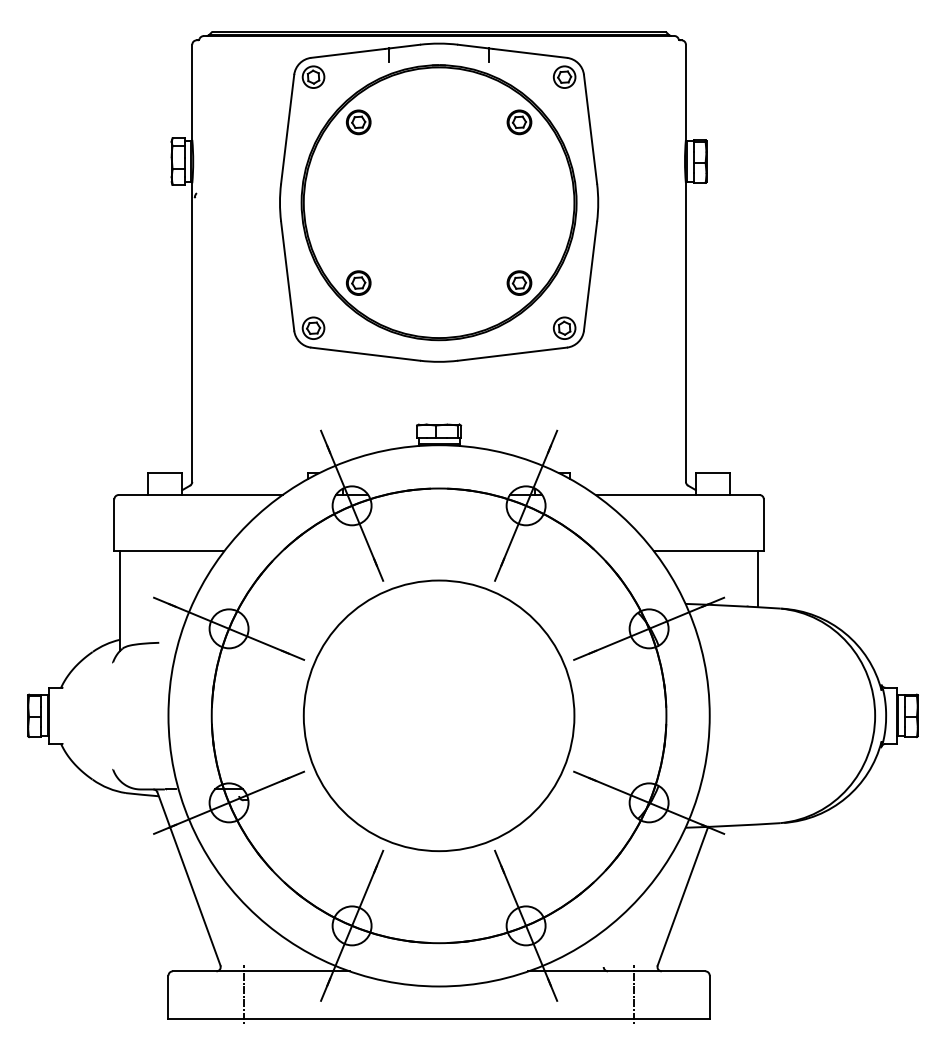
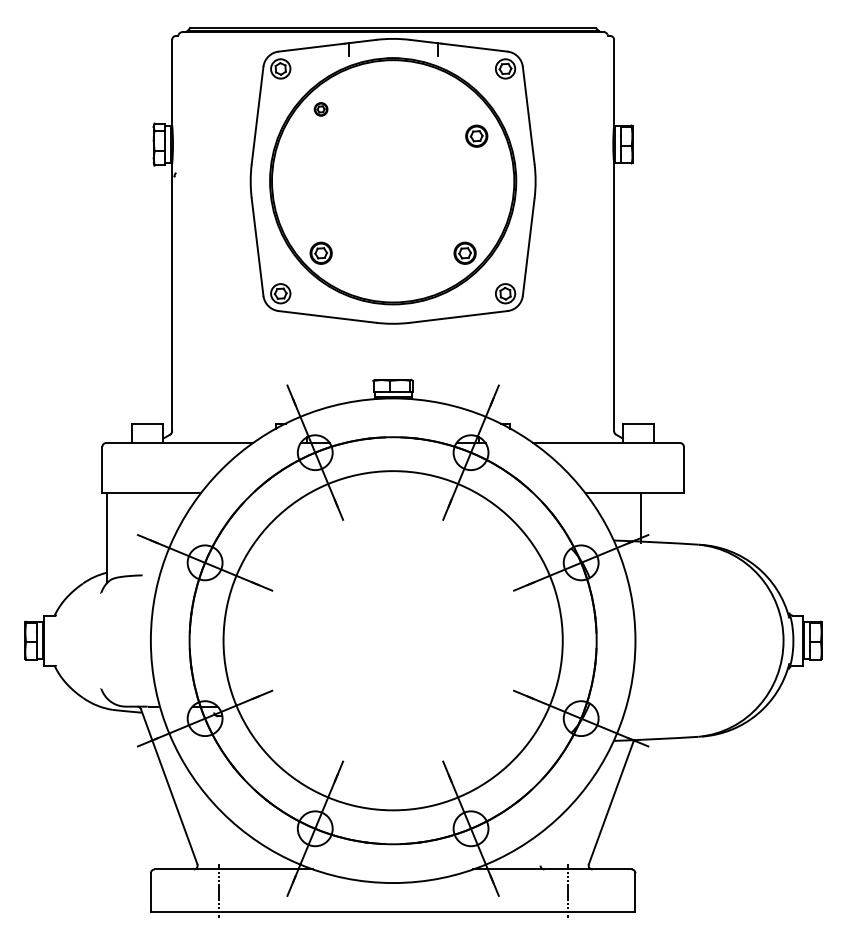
part: (358, 122) -> (320, 109), size x0.6
part: (519, 122) -> (476, 136), moved
line: (758, 579) -> (641, 518), moved
circle: (438, 715) -> (392, 640), size x1.4

